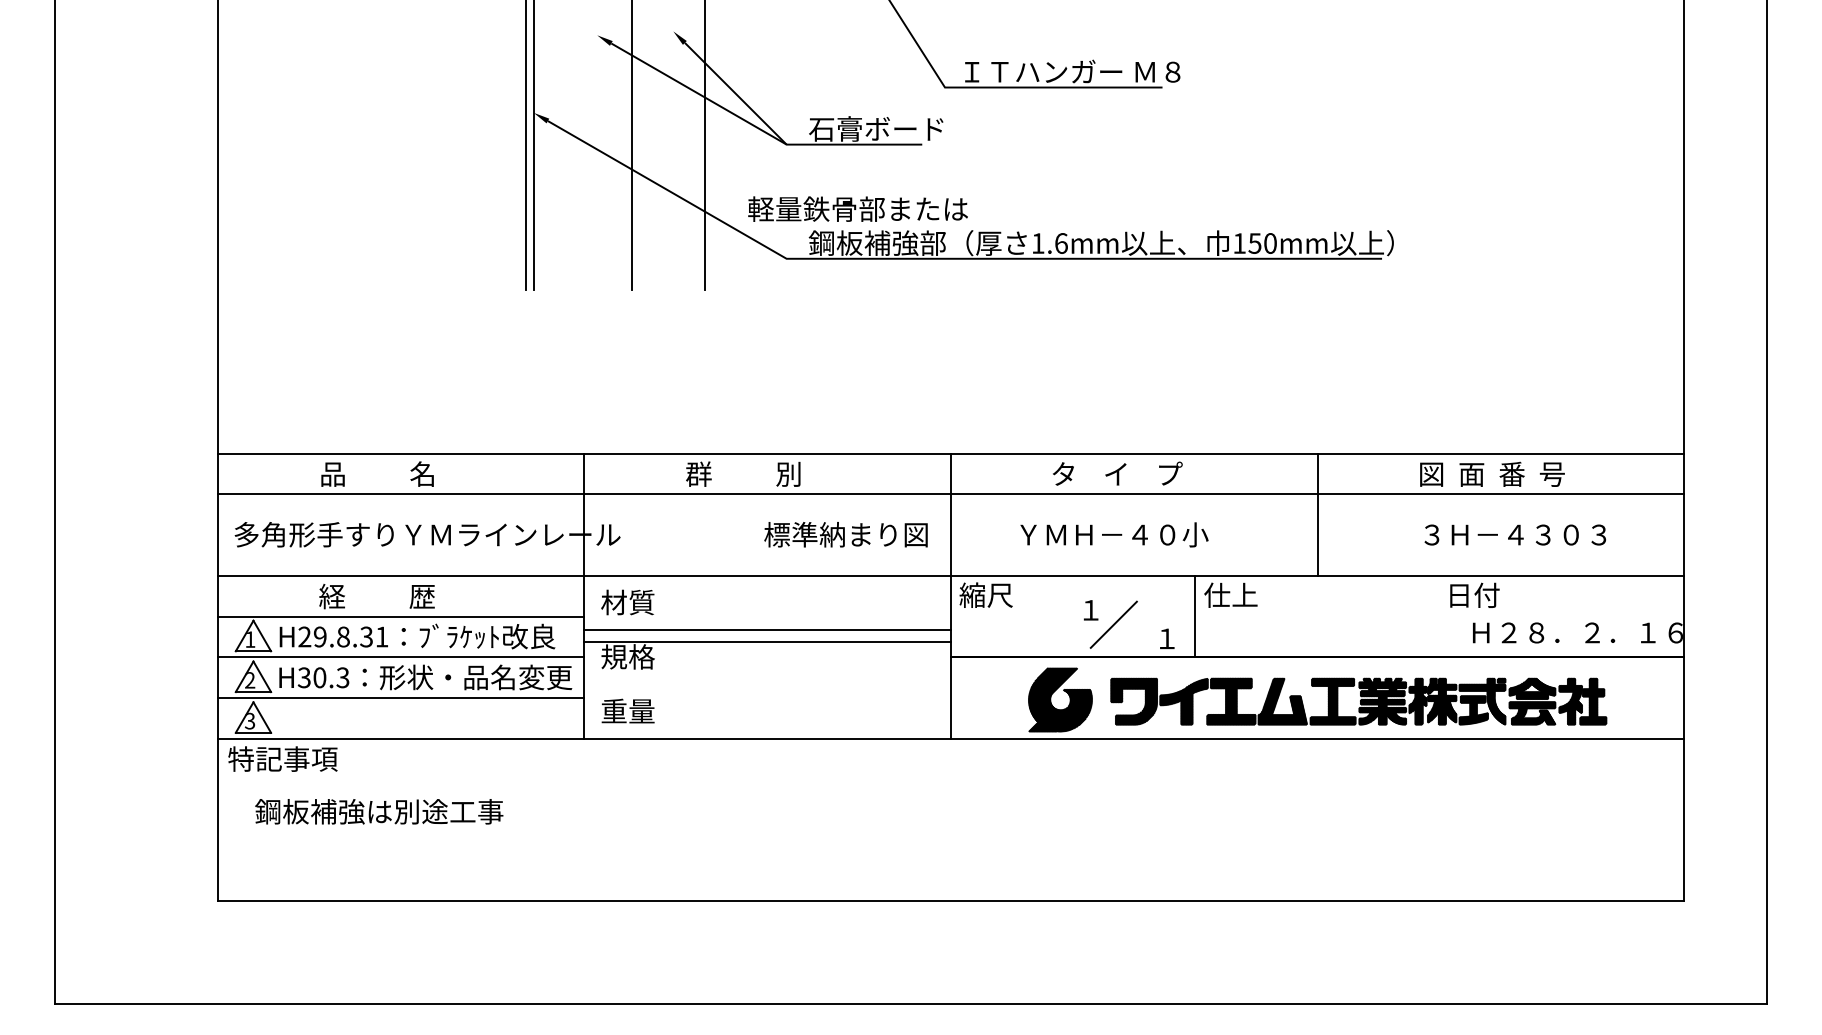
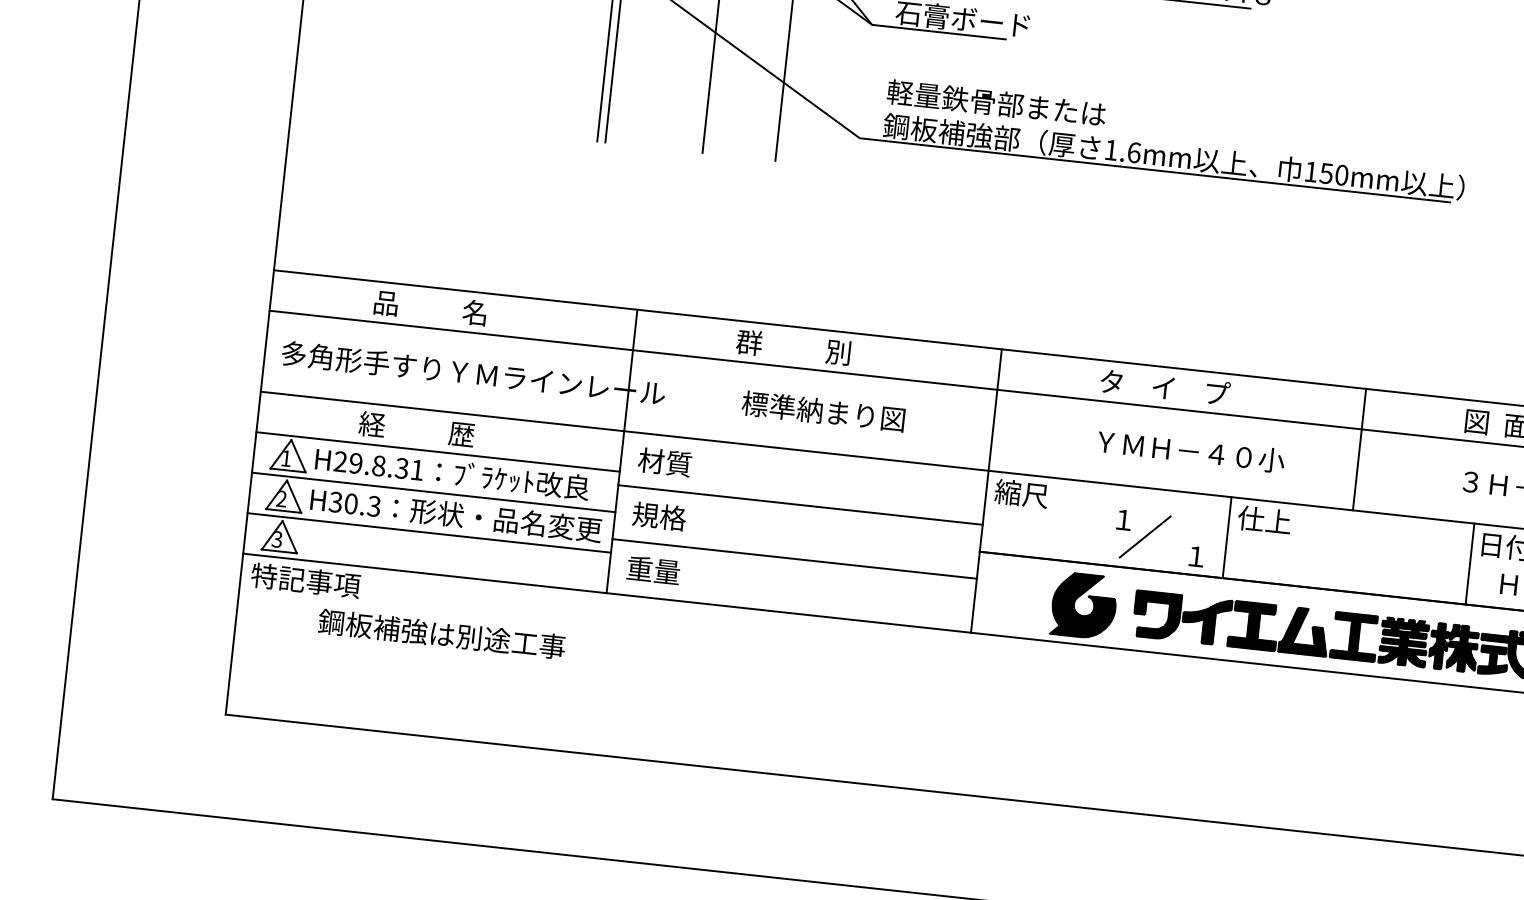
text: (857, 208) -> (996, 102), moved
text: (845, 534) -> (822, 411), moved
text: (1114, 534) -> (1191, 451), moved
line: (1440, 616) -> (1470, 563), added
line: (766, 641) -> (793, 558), moved
text: (379, 811) -> (442, 634), moved

